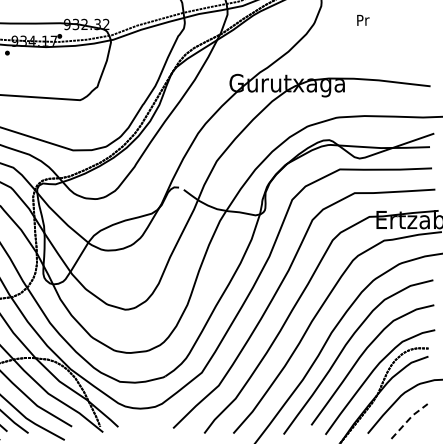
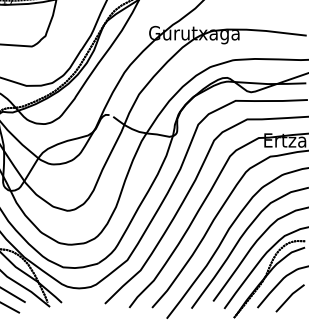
line: (408, 419) -> (289, 296), dashed -> solid

